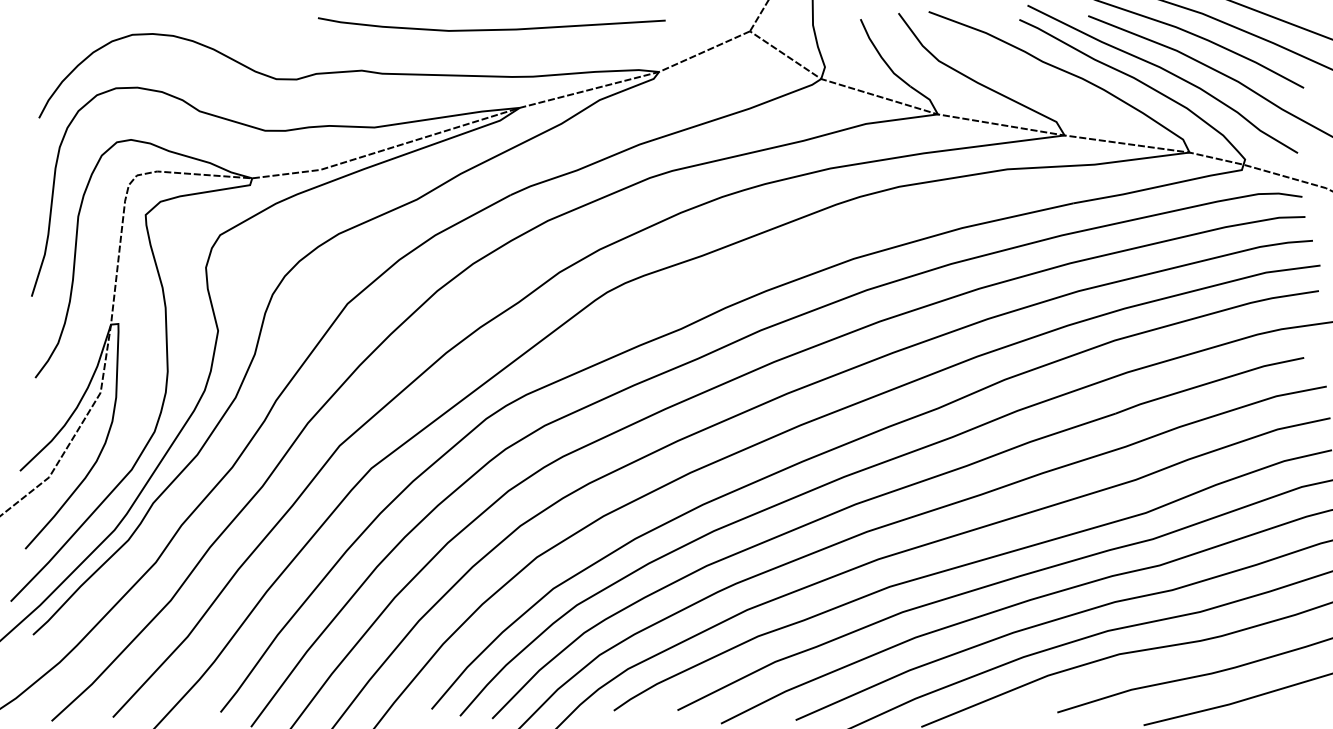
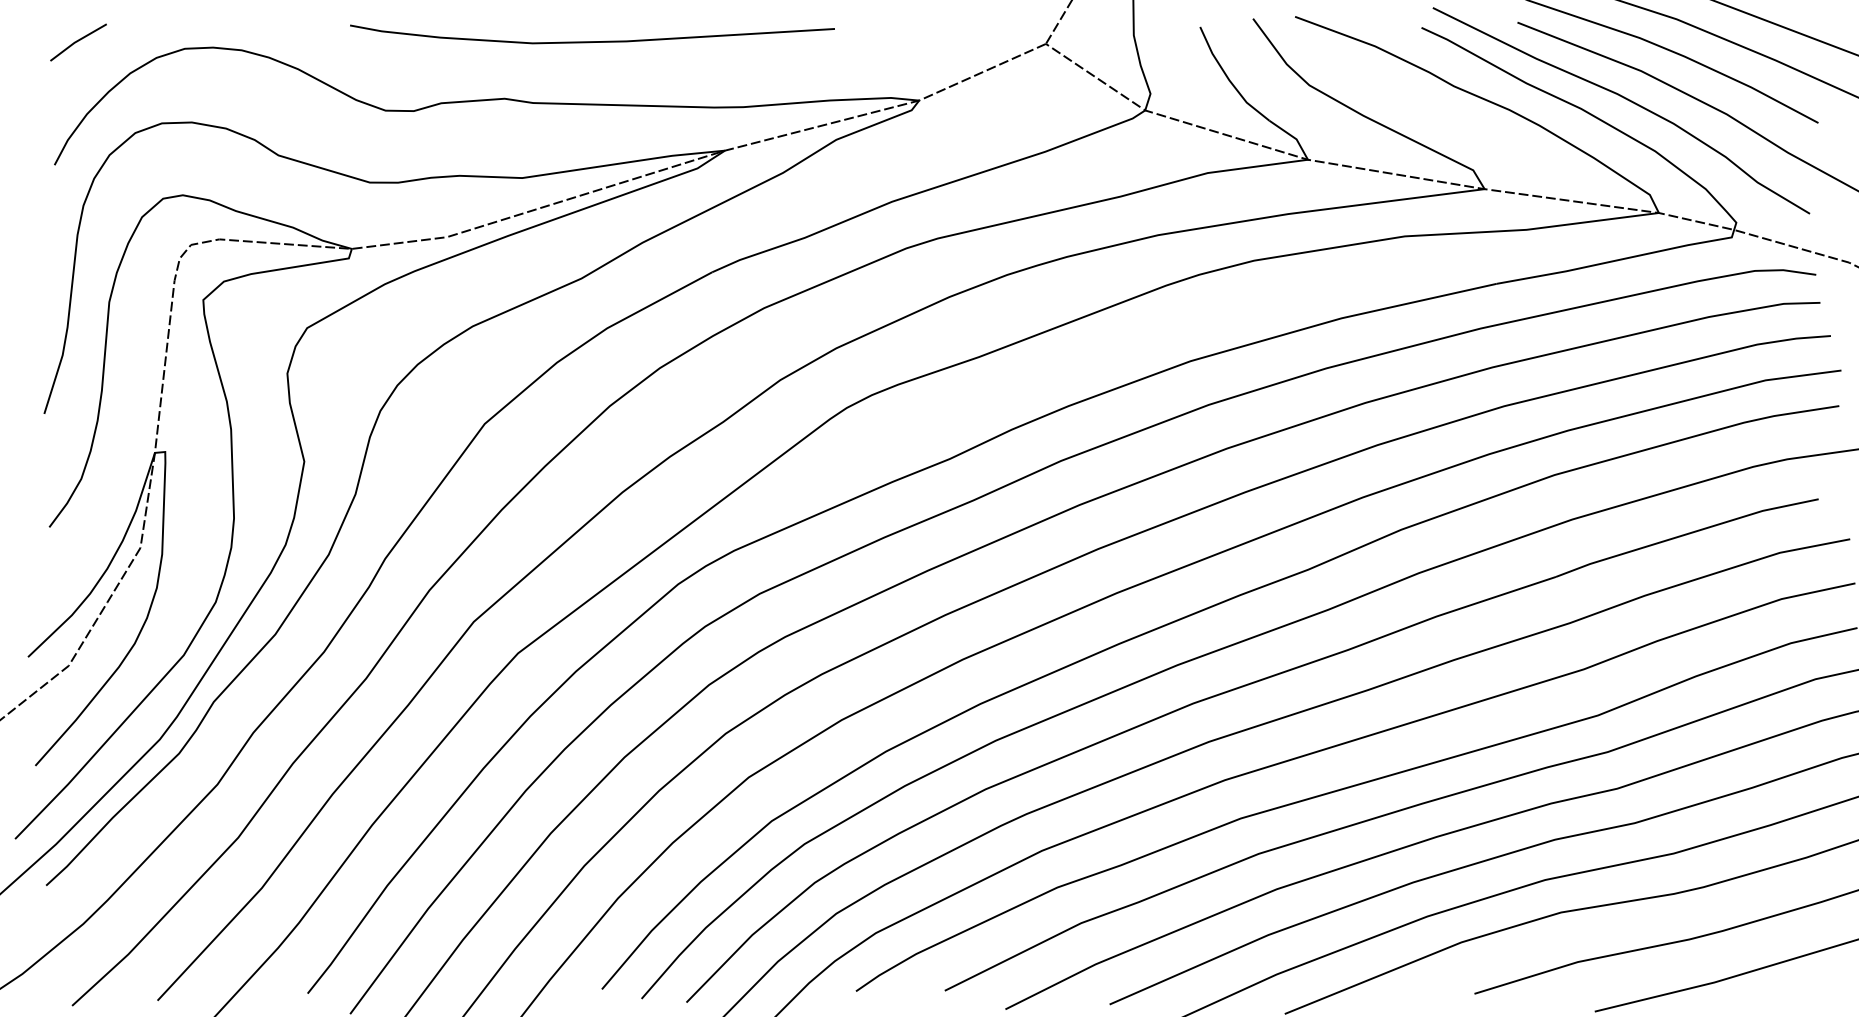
line: (55, 29) -> (77, 41), added
curve: (491, 29) -> (592, 41), moved

